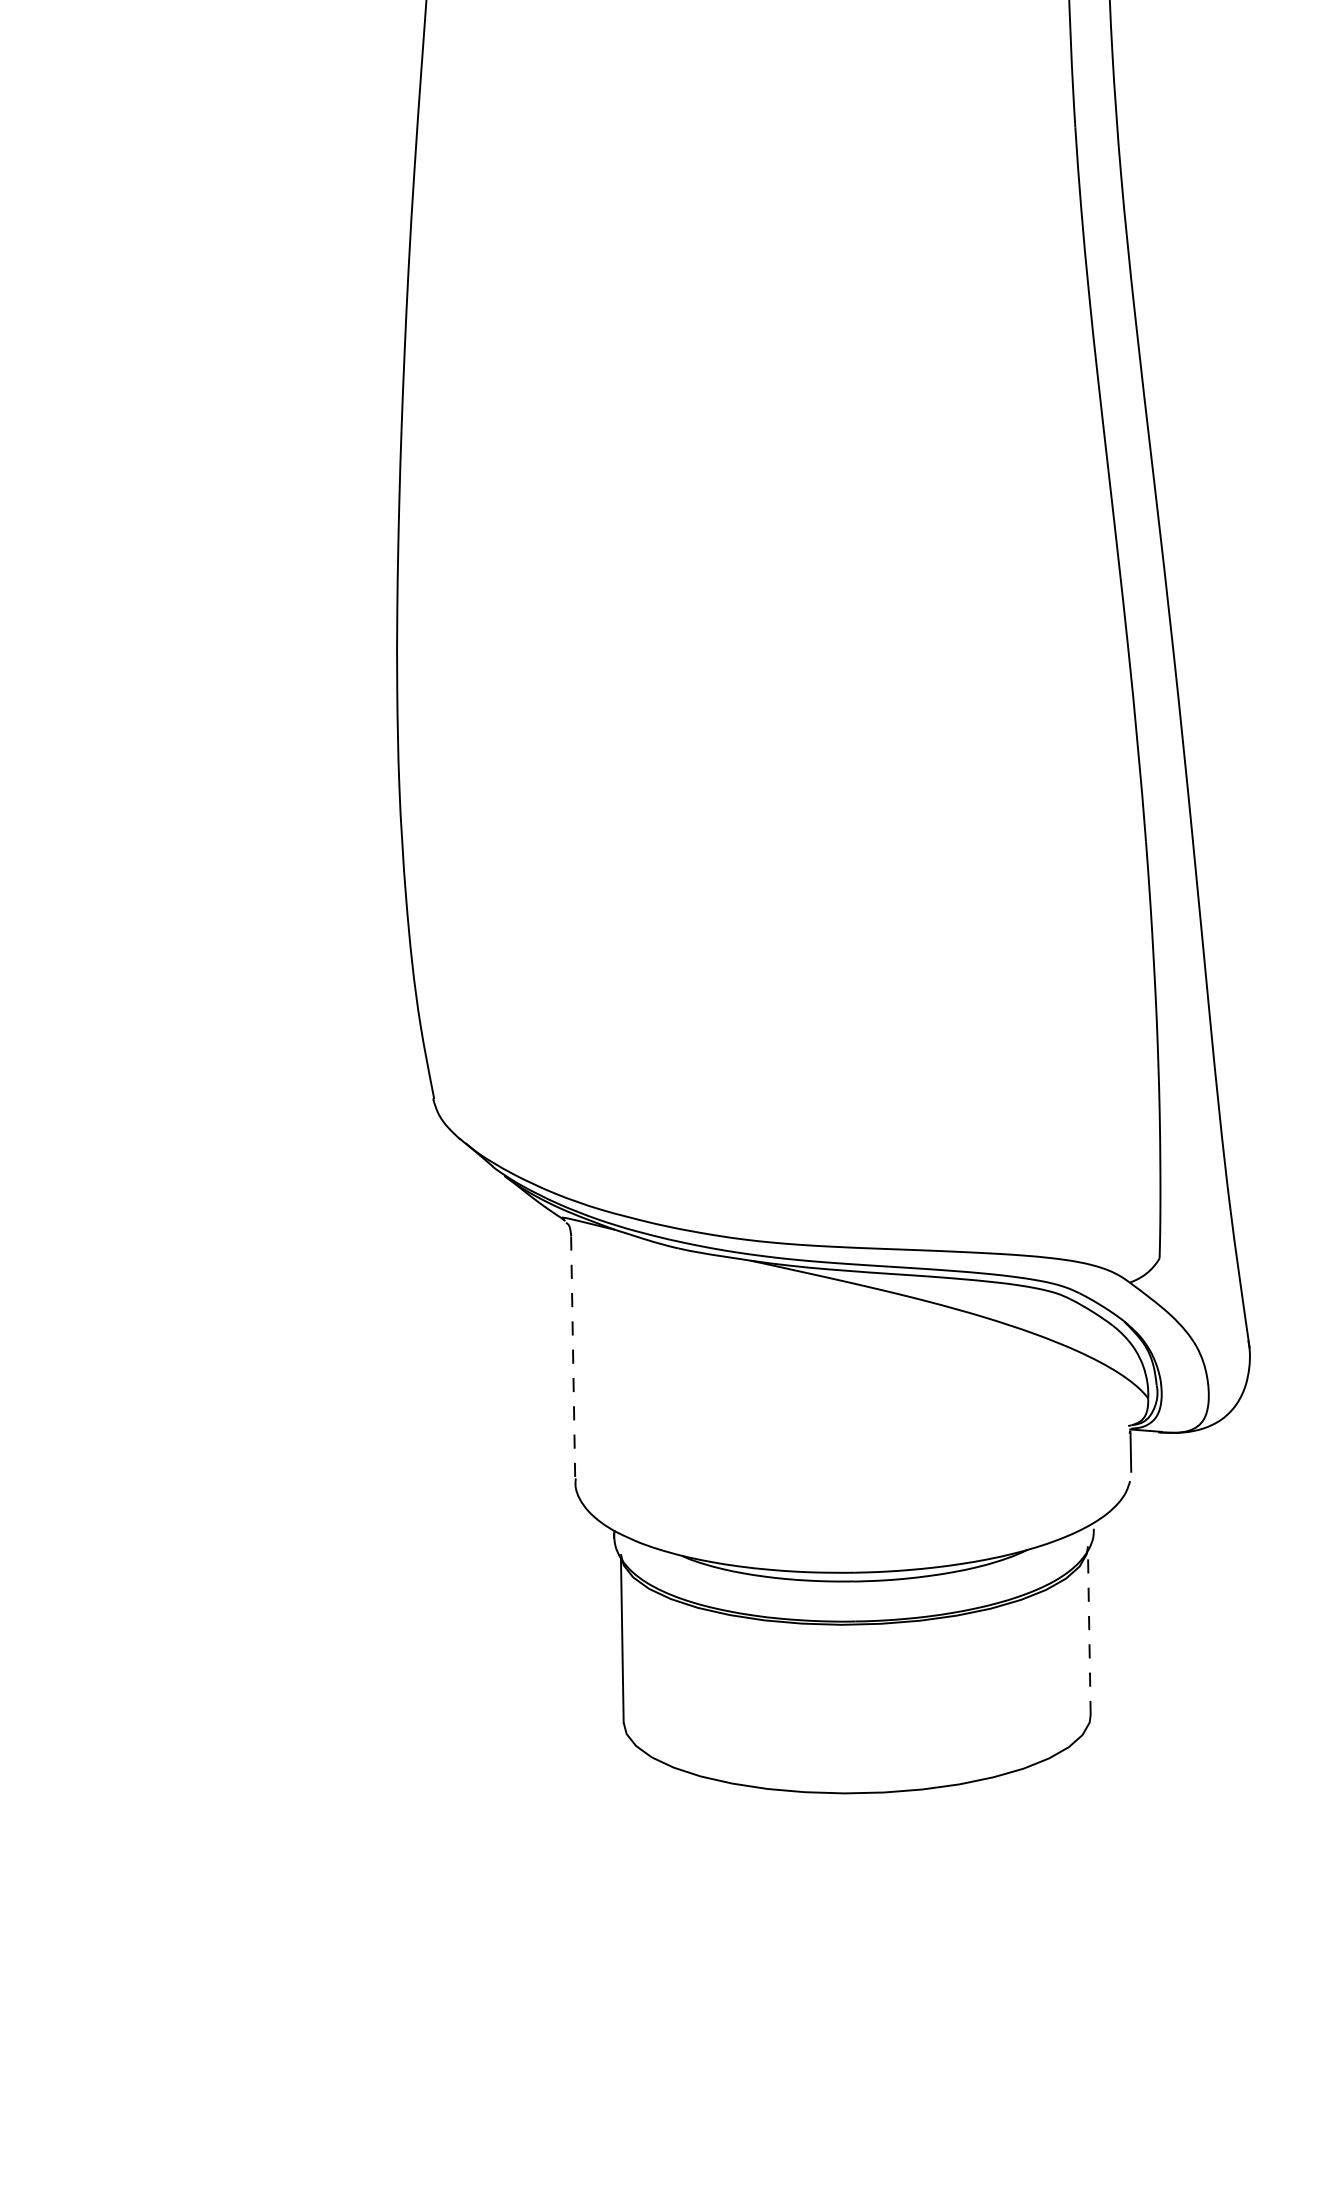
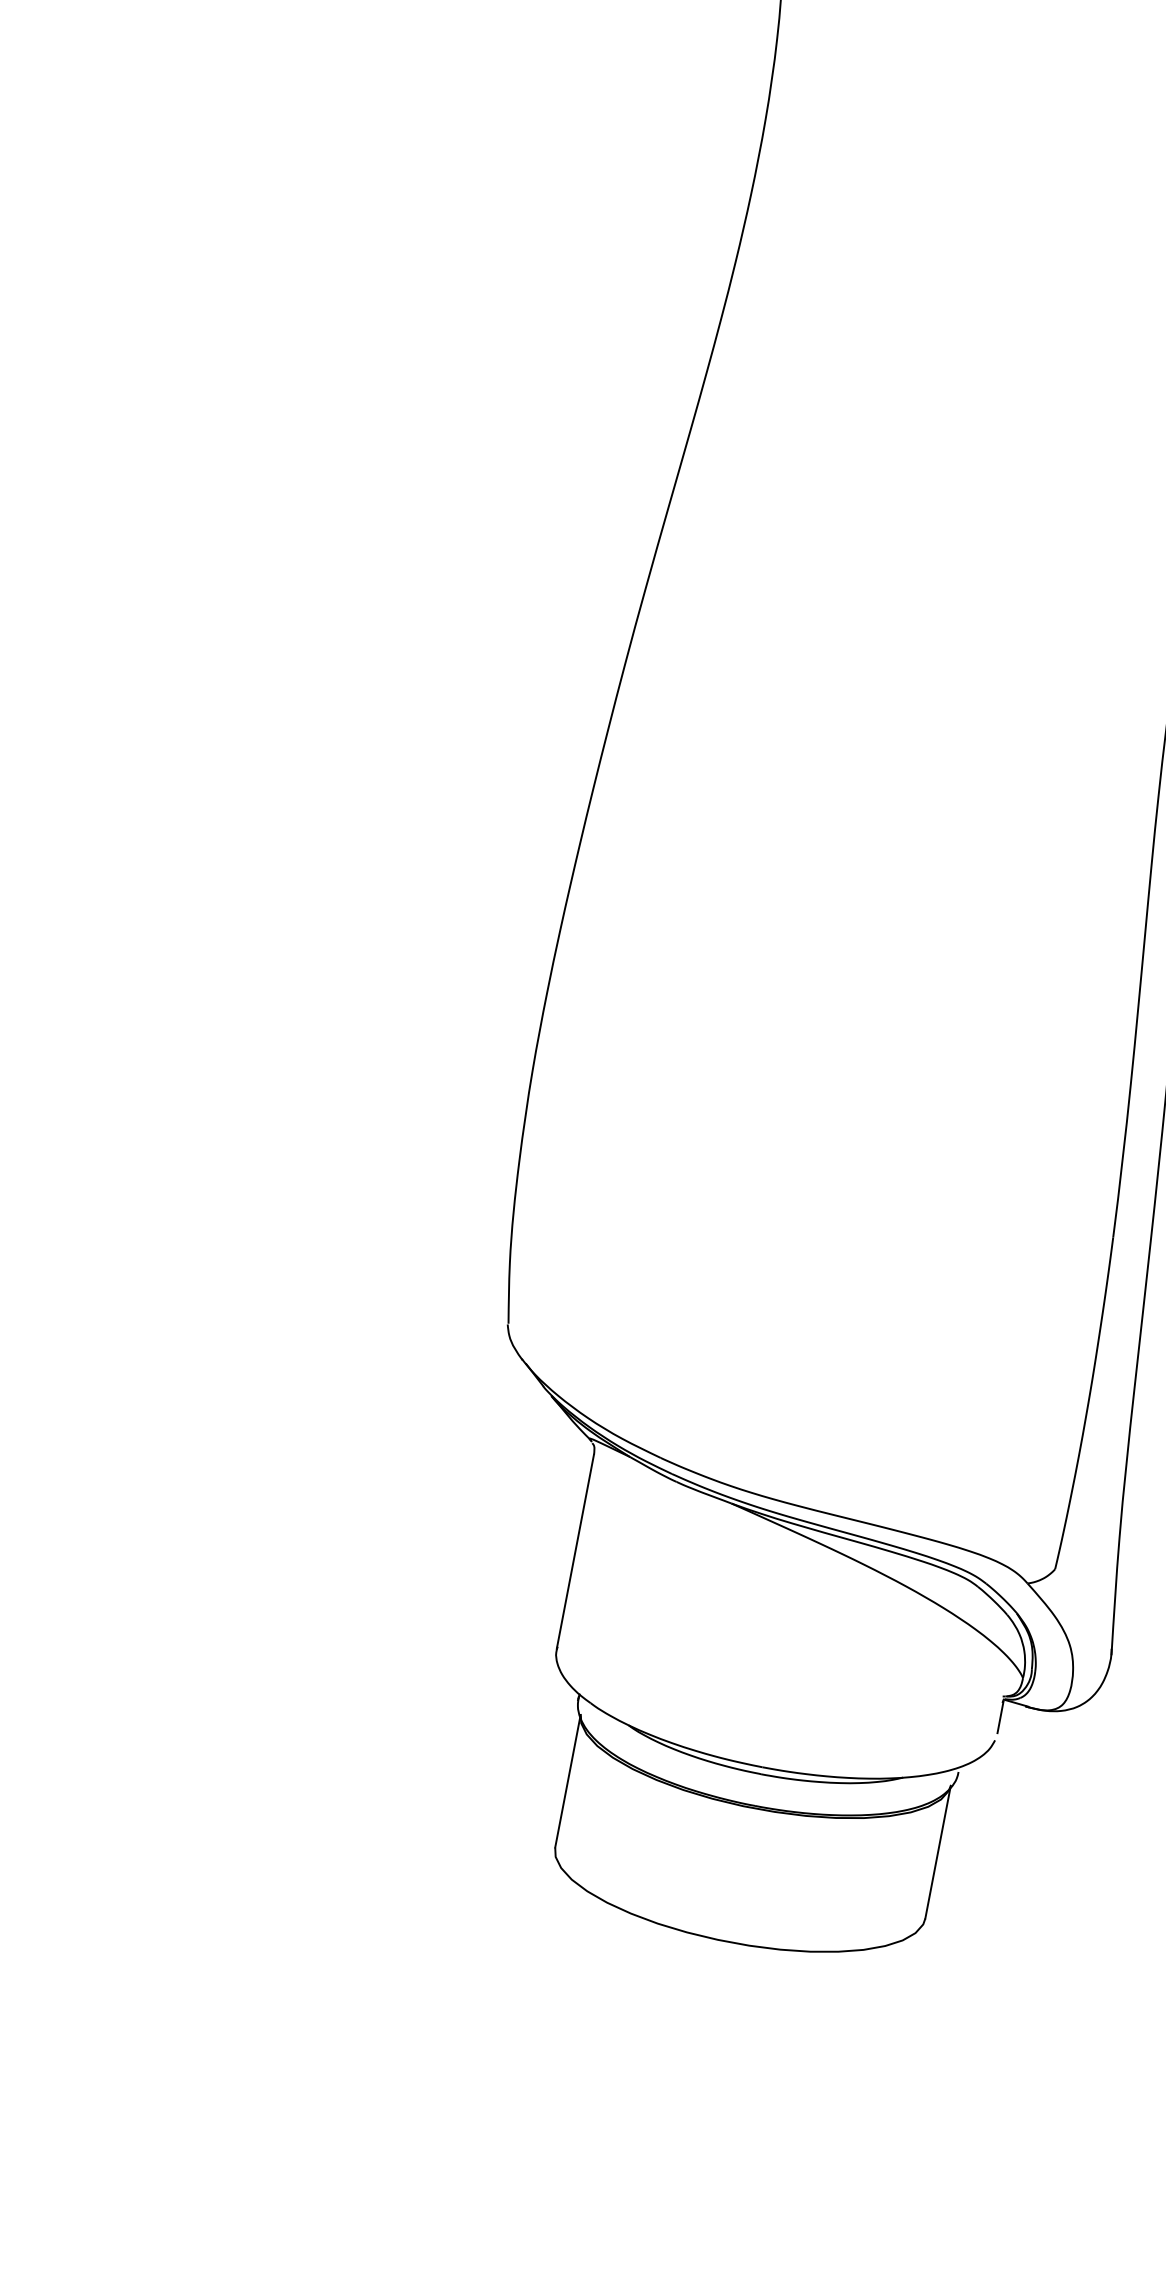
line: (573, 1358) -> (575, 1551), dashed -> solid
line: (1088, 1631) -> (937, 1852), dashed -> solid

